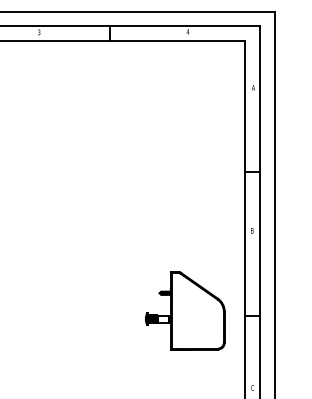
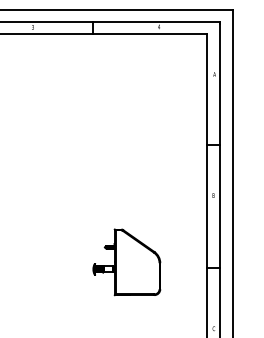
part: (184, 311) -> (126, 262), moved

